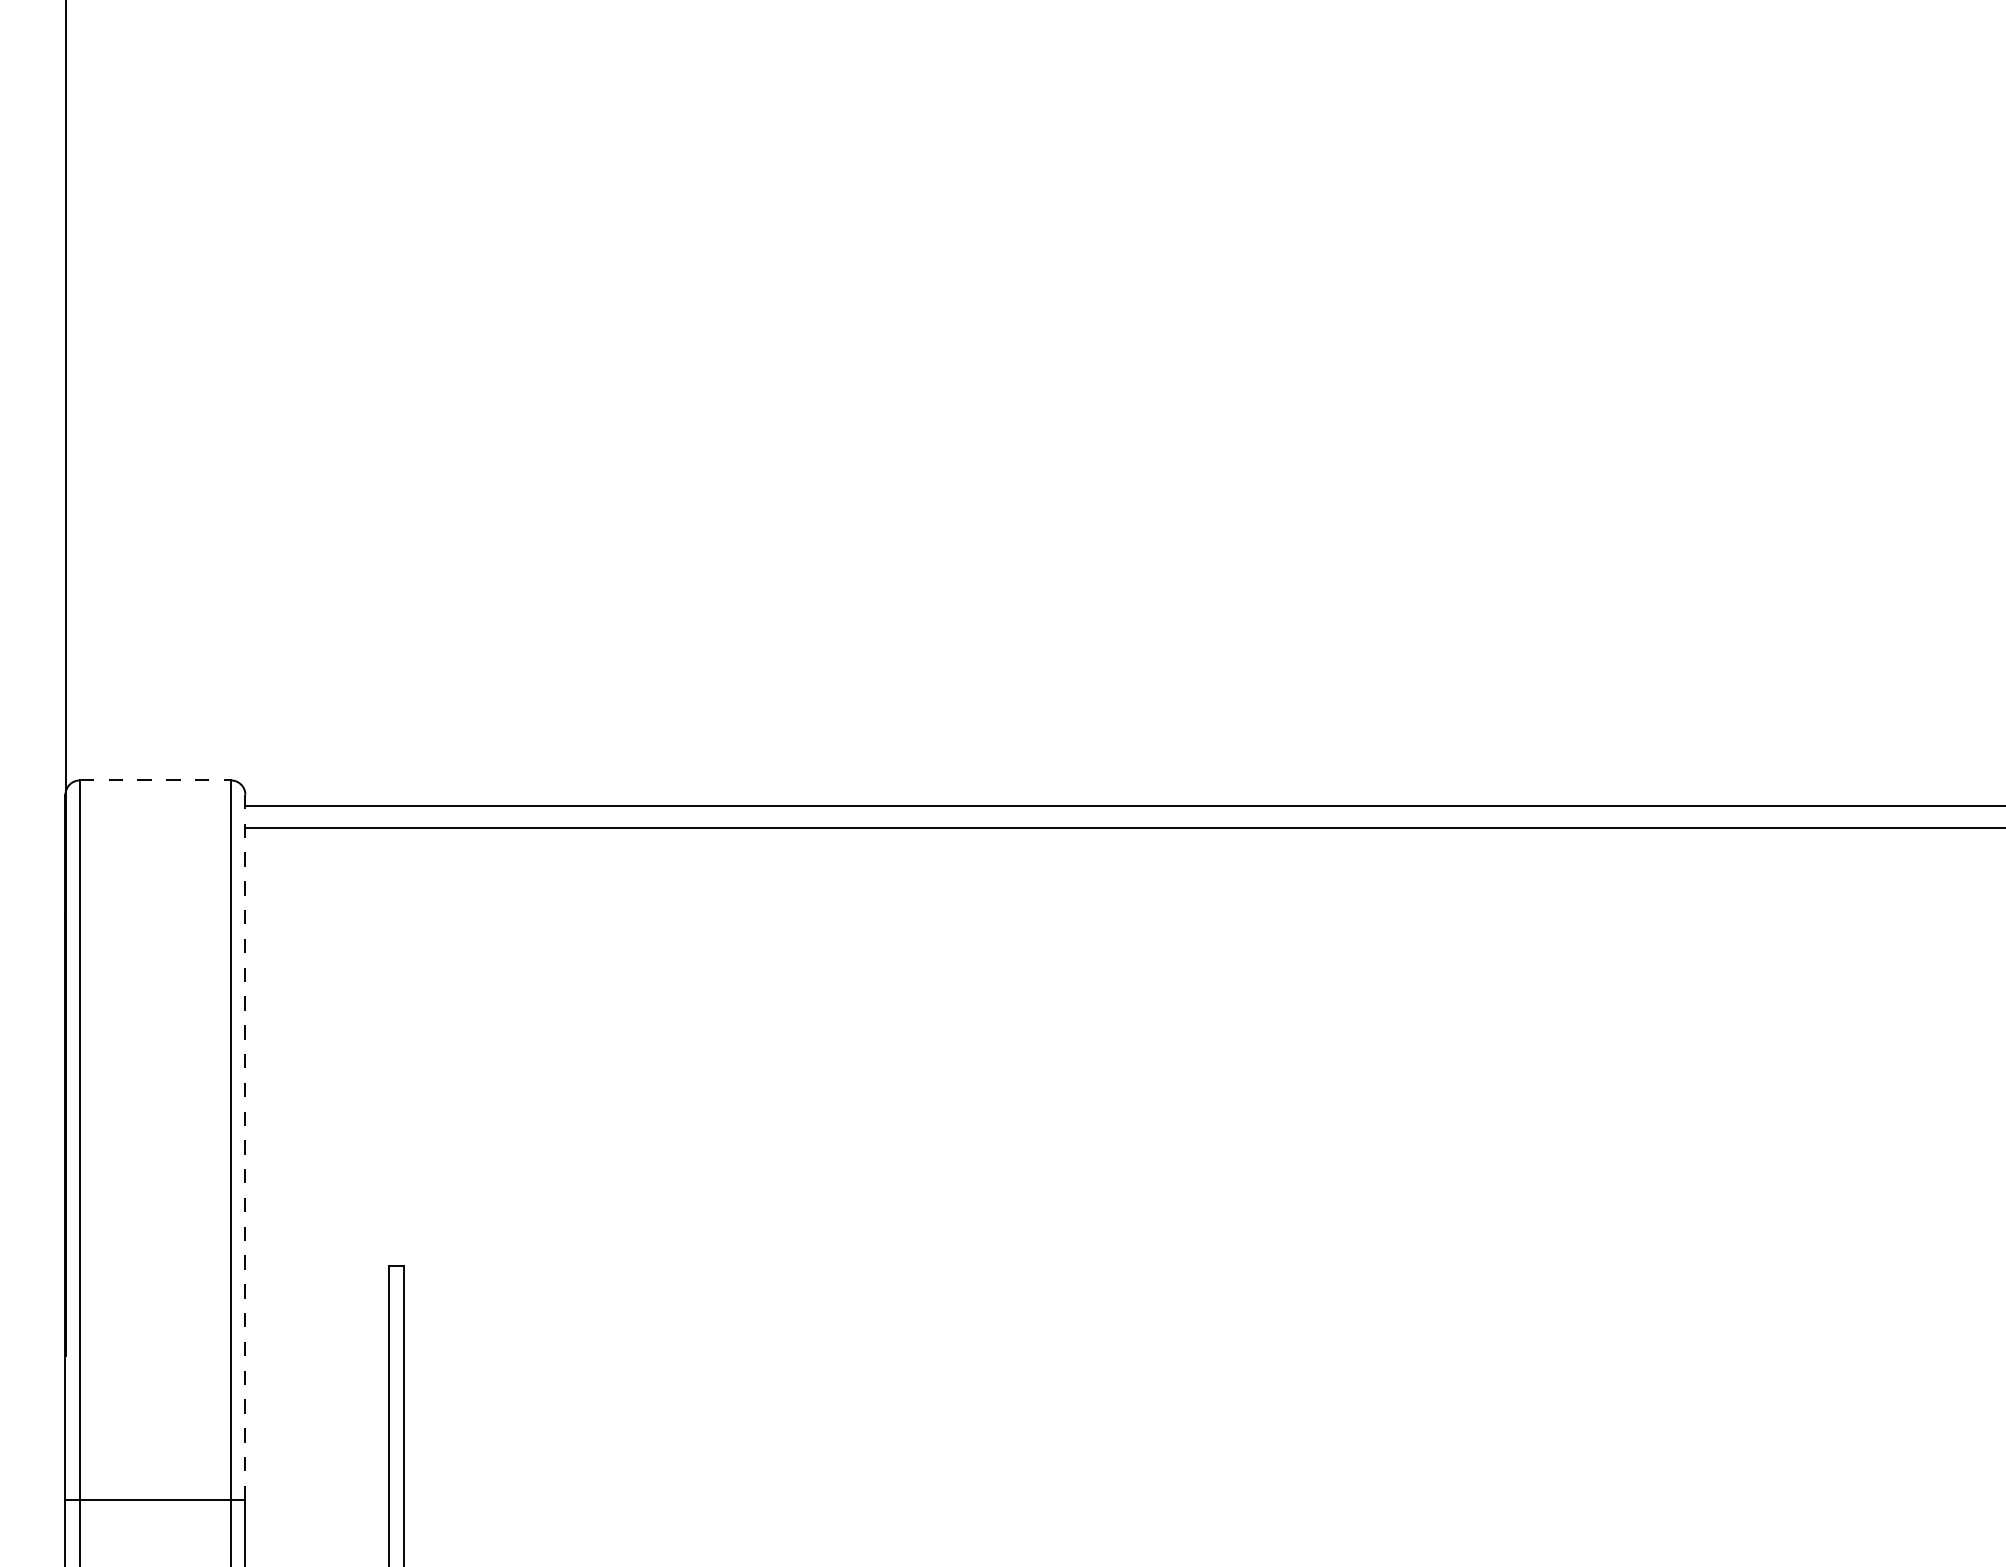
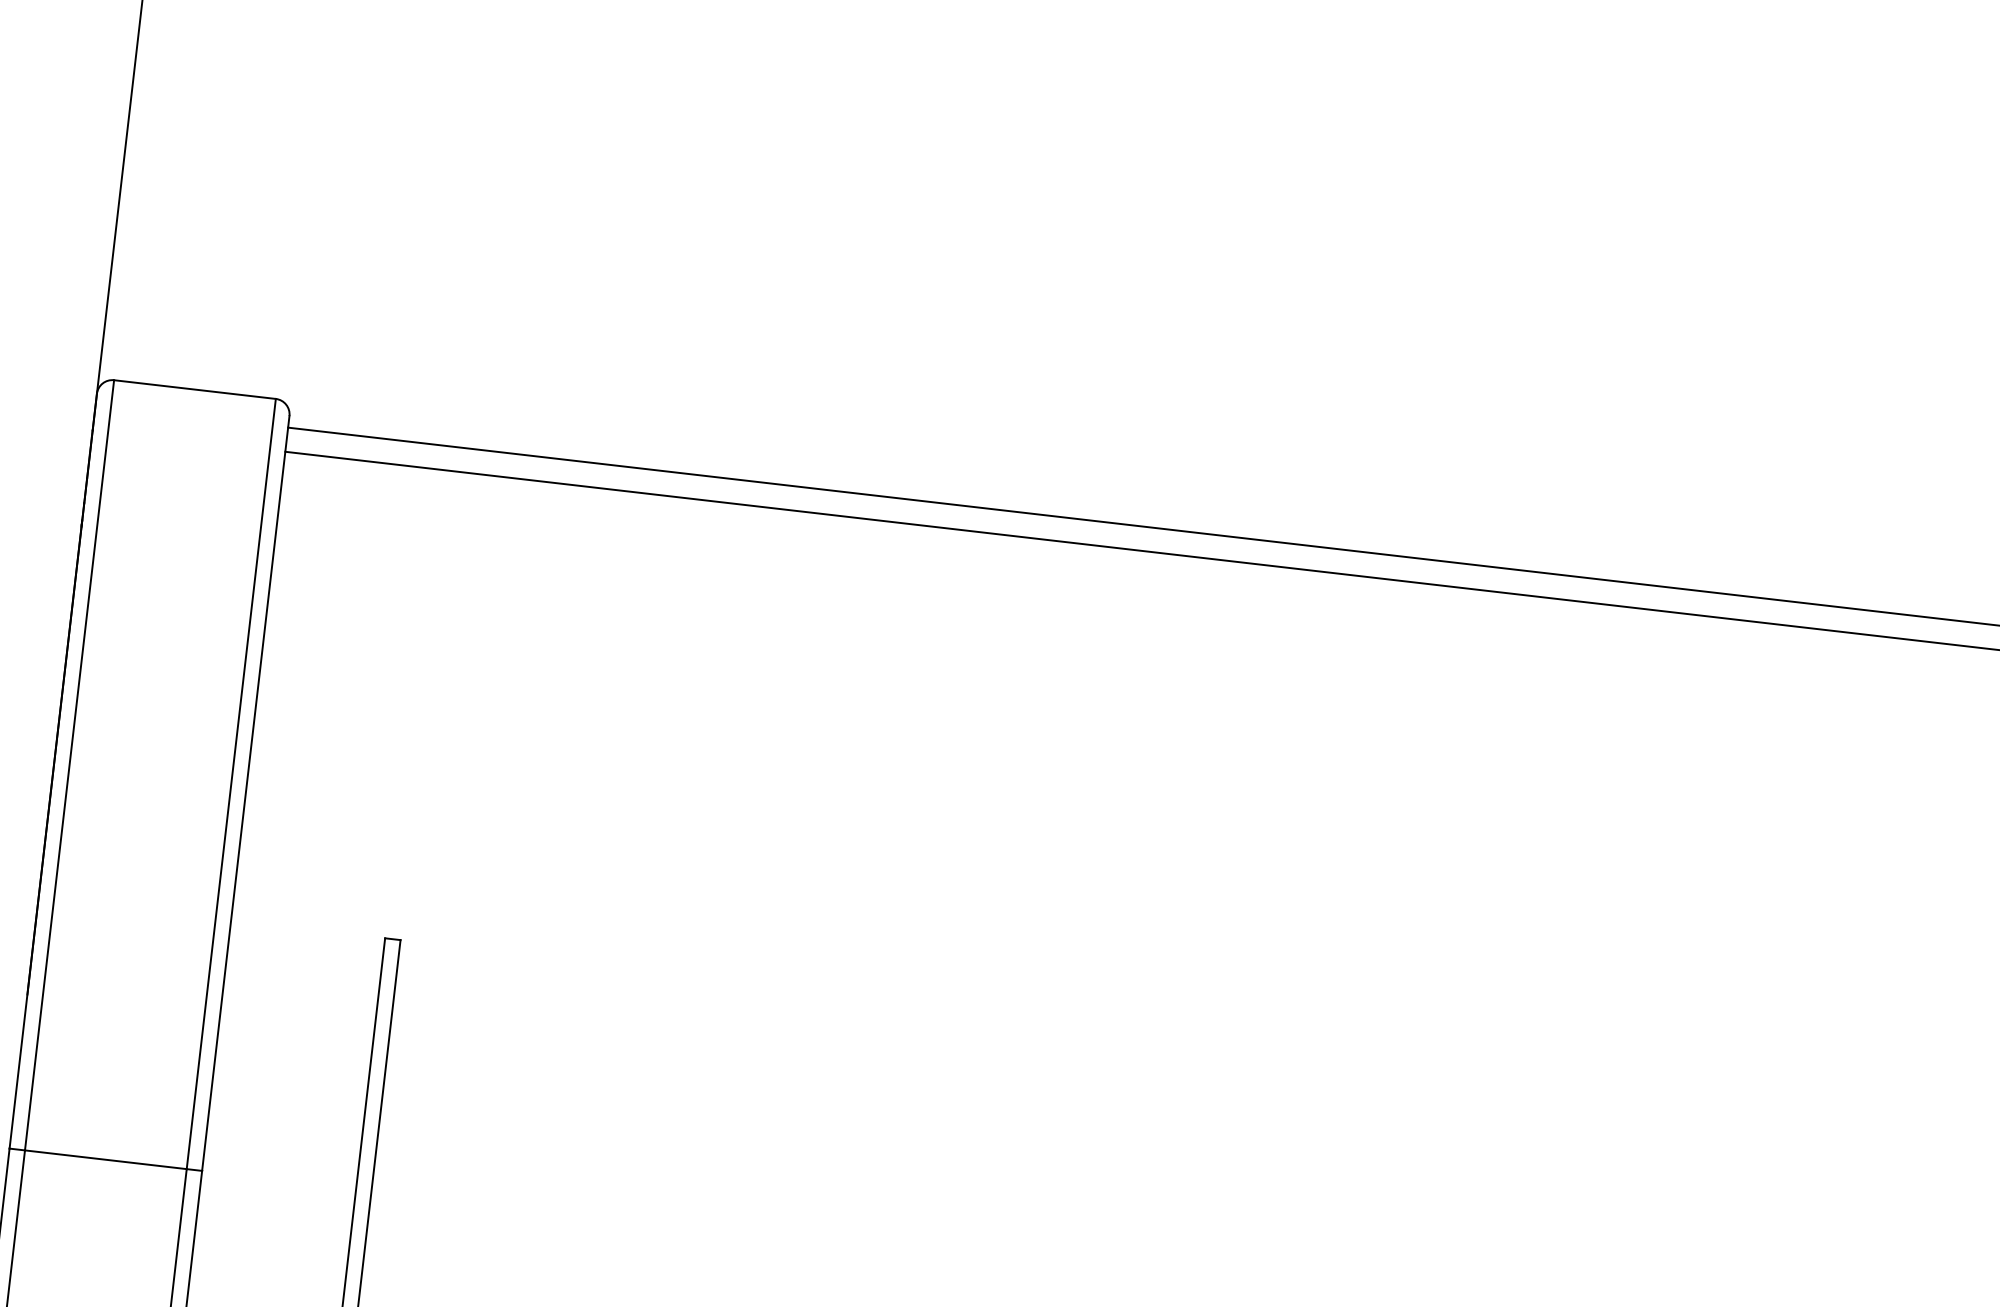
line: (155, 780) -> (195, 389), dashed -> solid
line: (245, 1147) -> (245, 793), dashed -> solid

